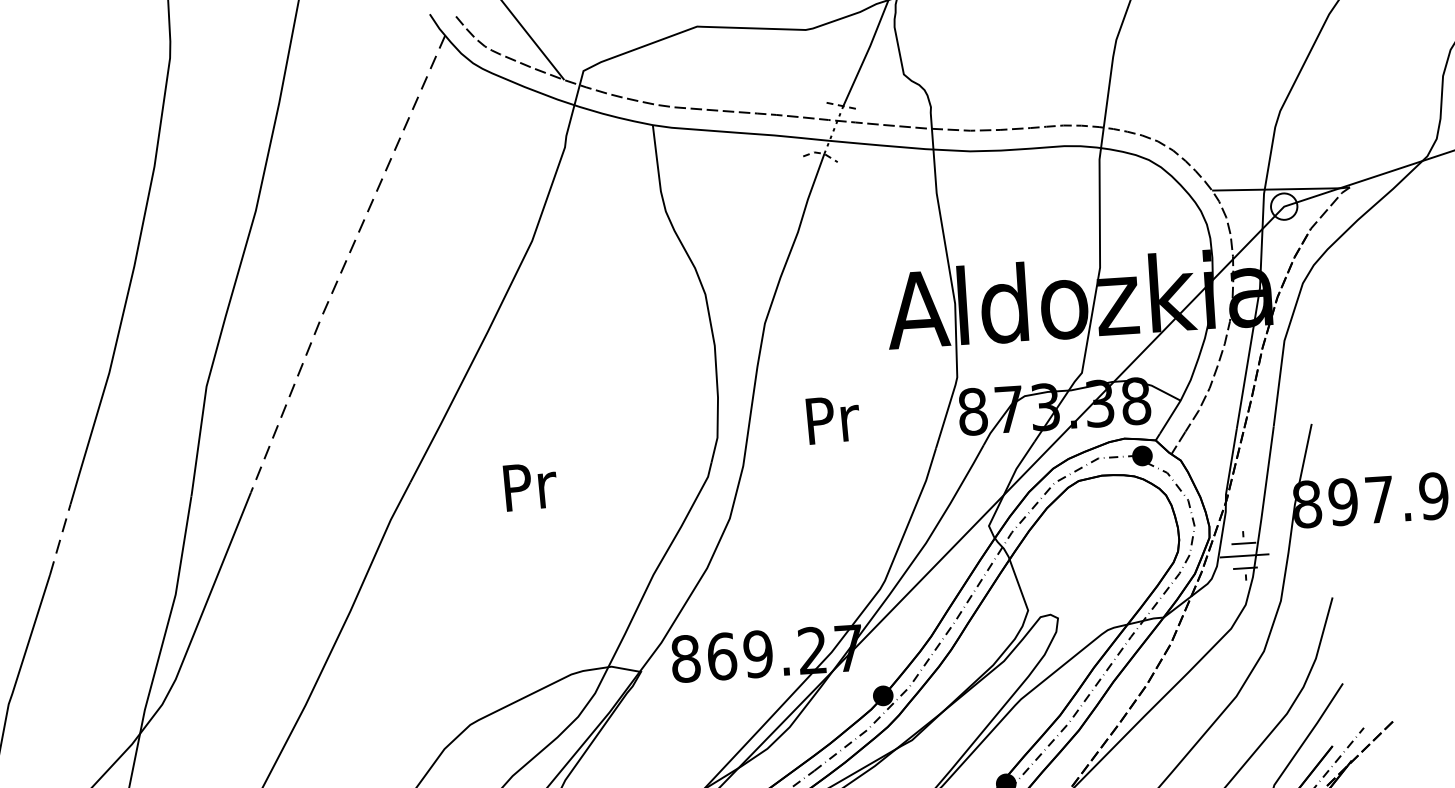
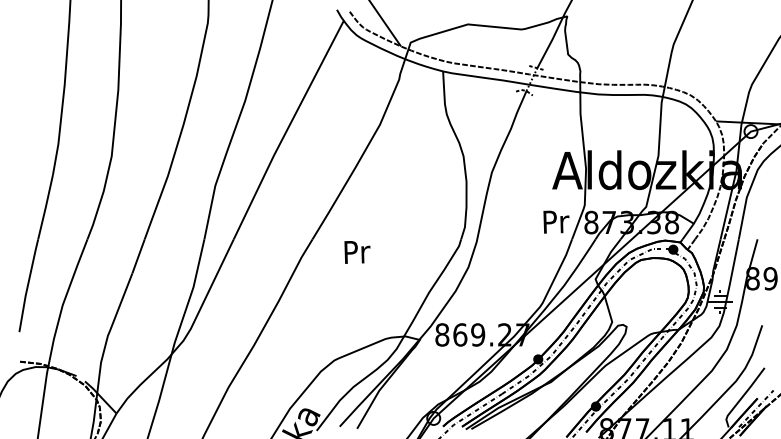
line: (345, 263) -> (287, 129), dashed -> solid
text: (833, 418) -> (556, 221), moved
text: (530, 487) -> (357, 252), moved
line: (60, 537) -> (138, 255), dashed -> solid

